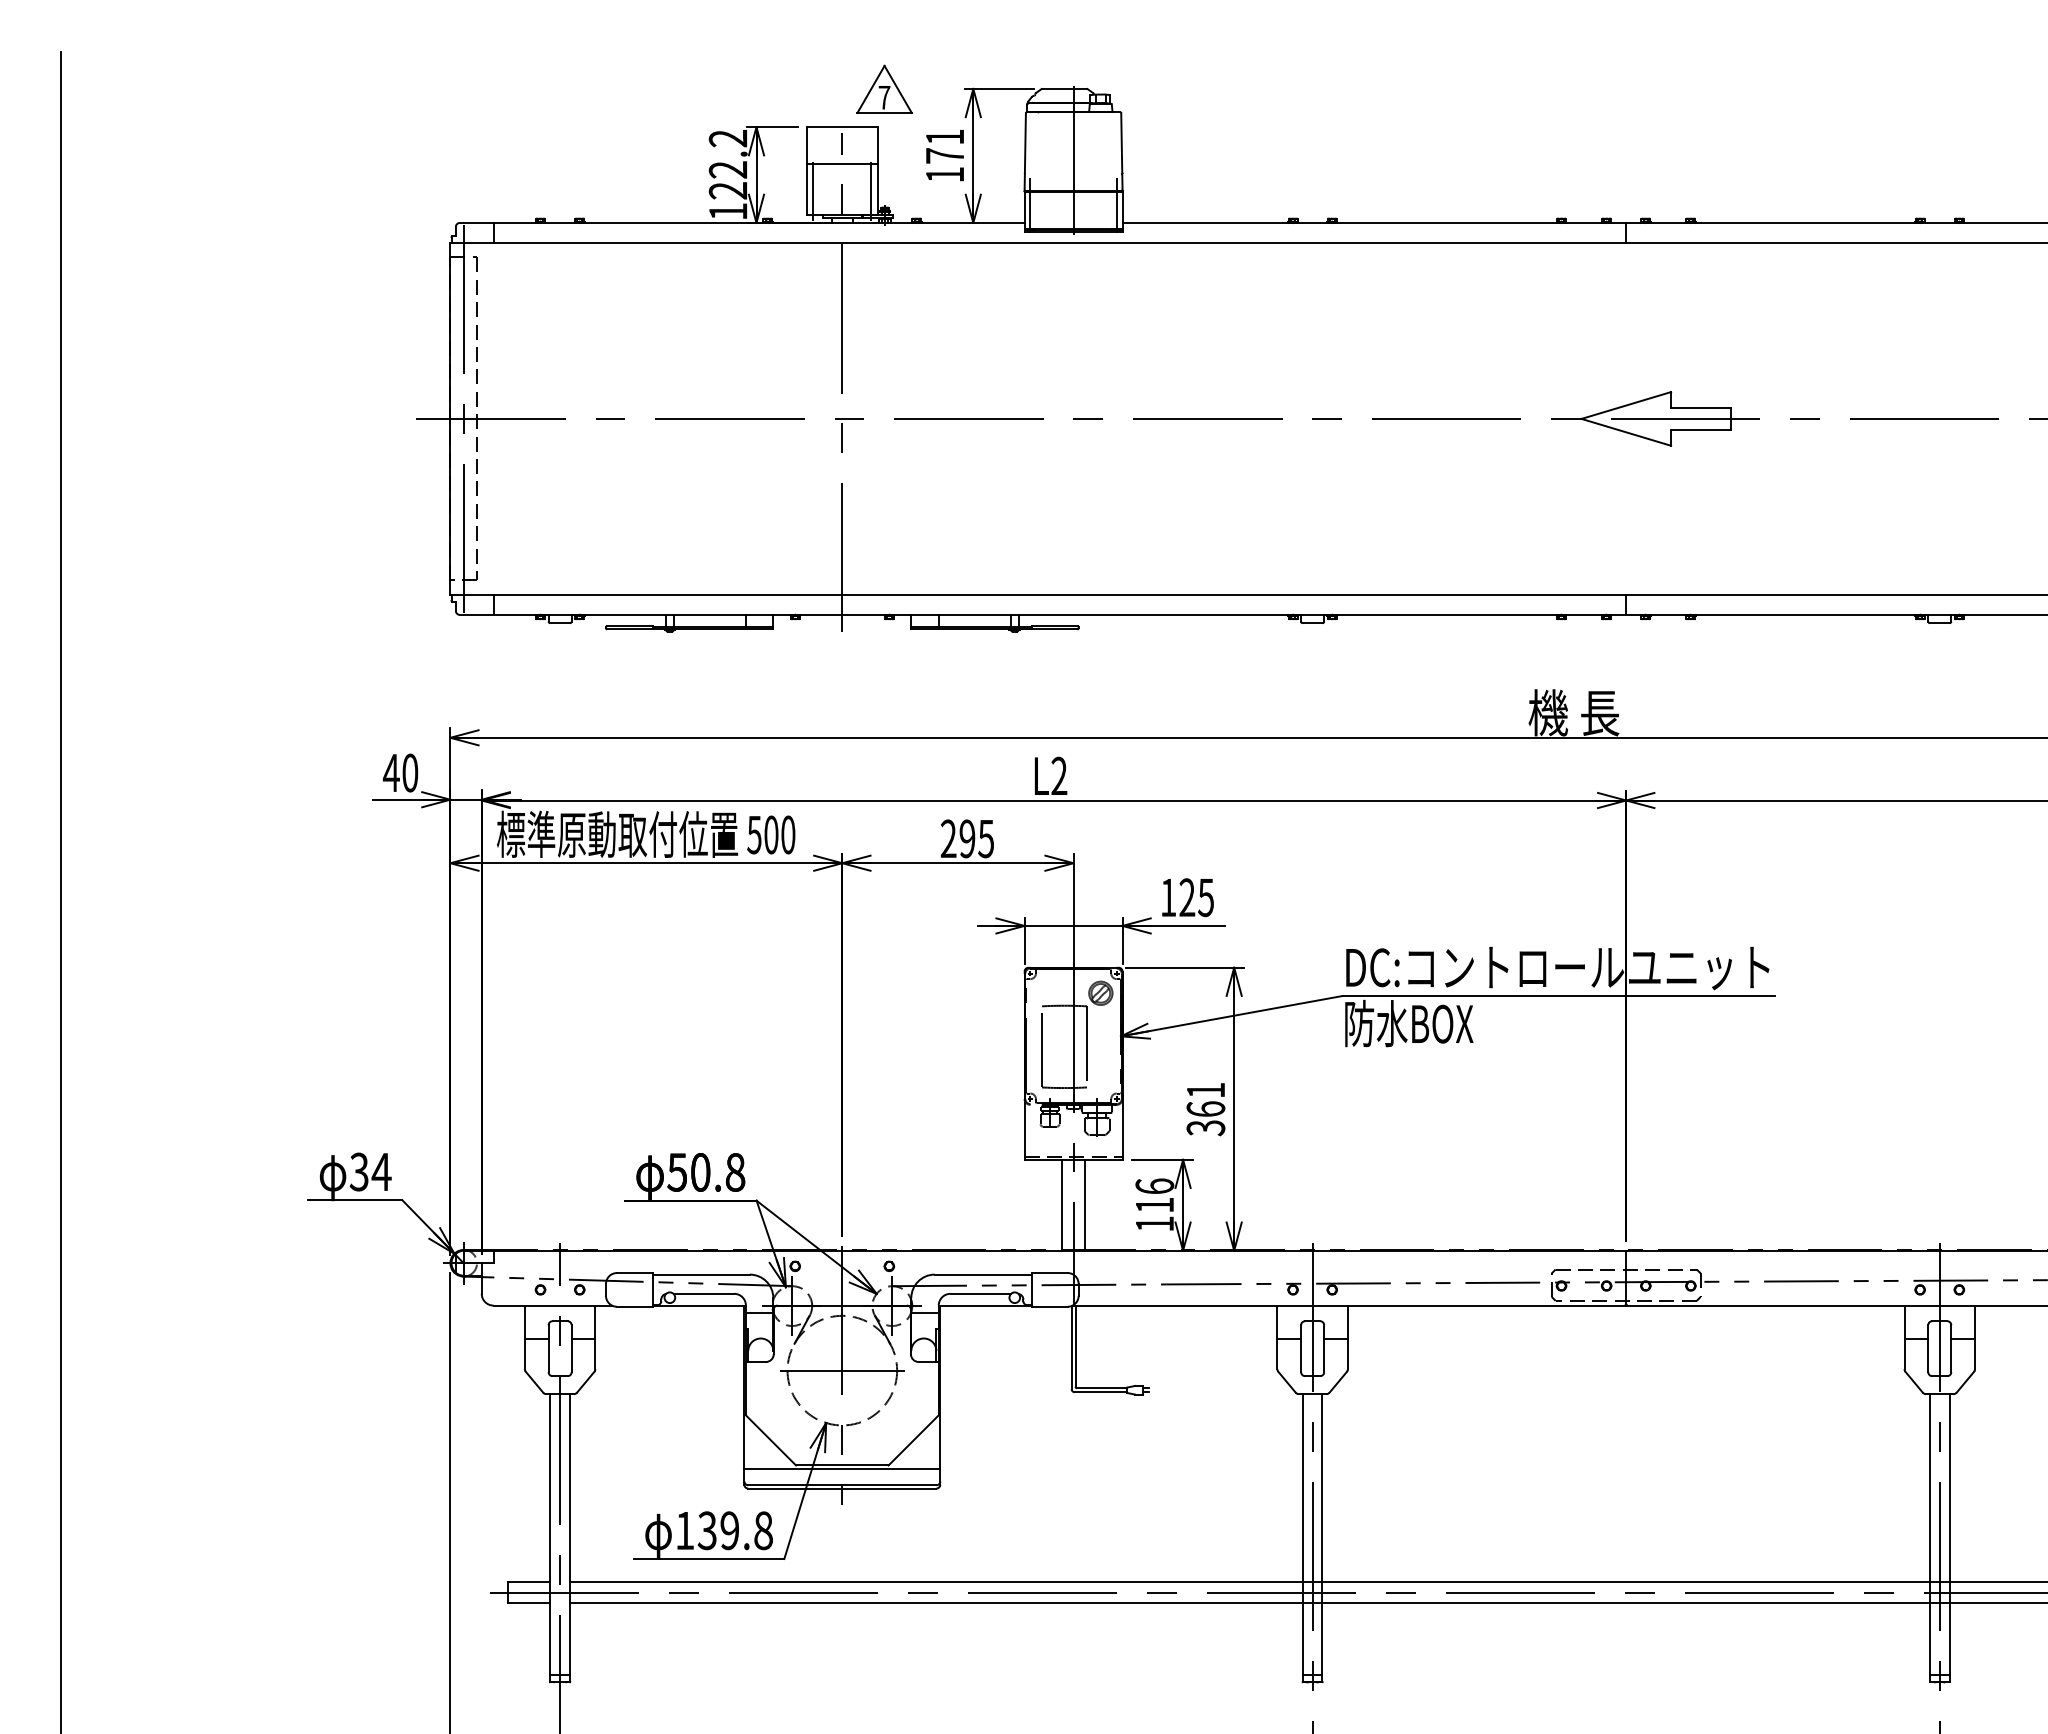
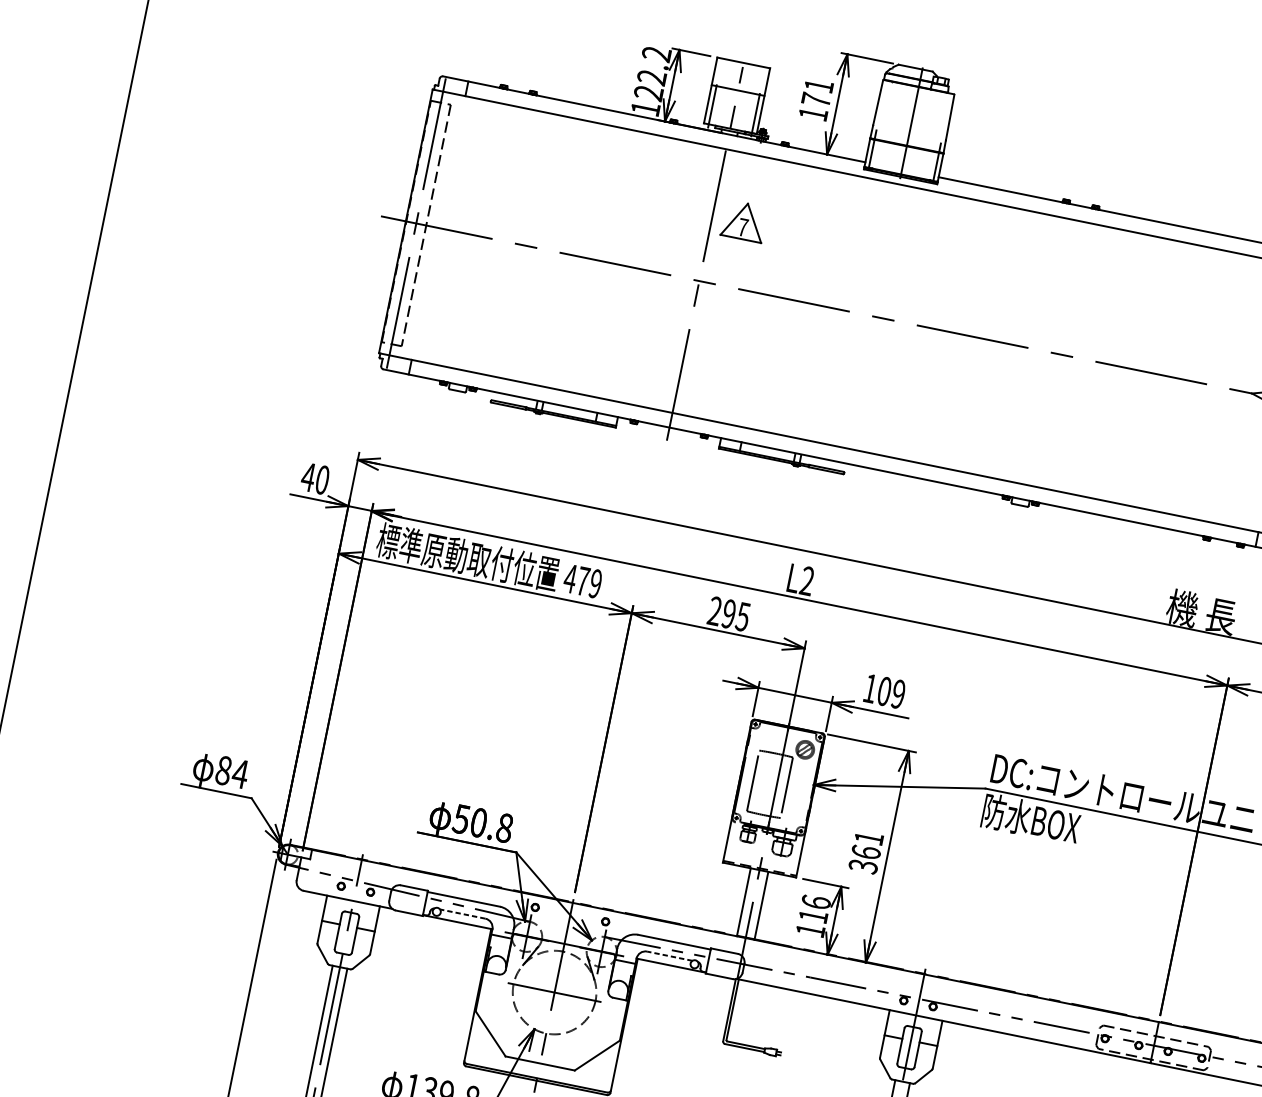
part: (884, 88) -> (744, 220), moved
text: (770, 834) -> (582, 580), 500 -> 479
text: (1196, 897) -> (891, 692), 125 -> 109
text: (358, 1171) -> (223, 770), 34 -> 84
line: (703, 1293) -> (462, 913), solid -> dashed
line: (980, 1293) -> (669, 955), solid -> dashed
line: (842, 1468) -> (539, 1065), removed

